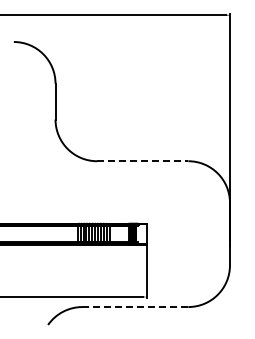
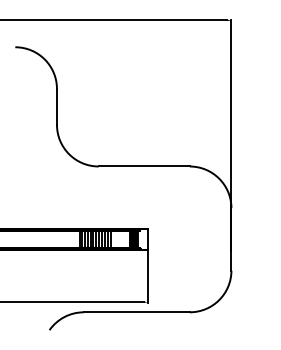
line: (143, 161) -> (144, 166), dashed -> solid
line: (135, 307) -> (136, 312), dashed -> solid

